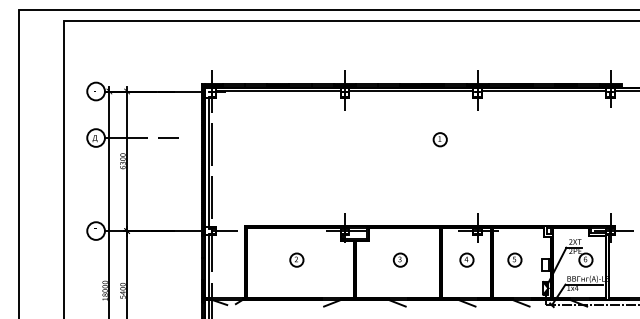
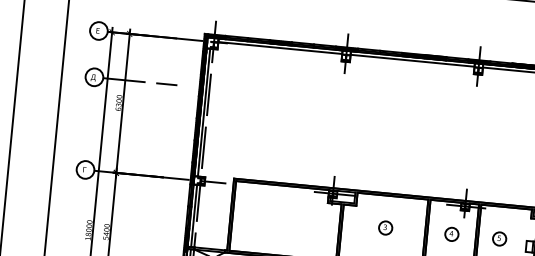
part: (439, 139) -> (436, 111), removed
part: (296, 259) -> (282, 217), removed

